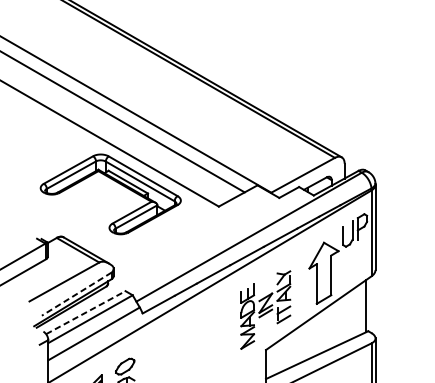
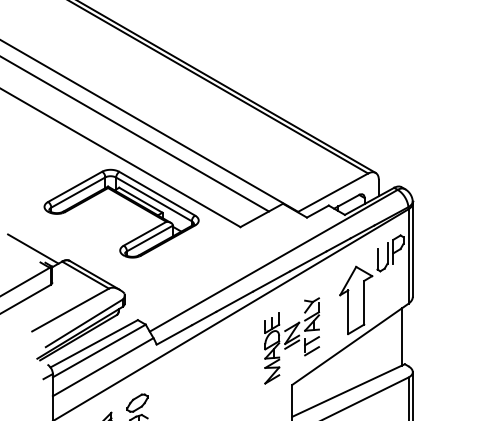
line: (30, 226) -> (33, 248), added
line: (76, 294) -> (83, 323), dashed -> solid
line: (86, 312) -> (94, 343), dashed -> solid

